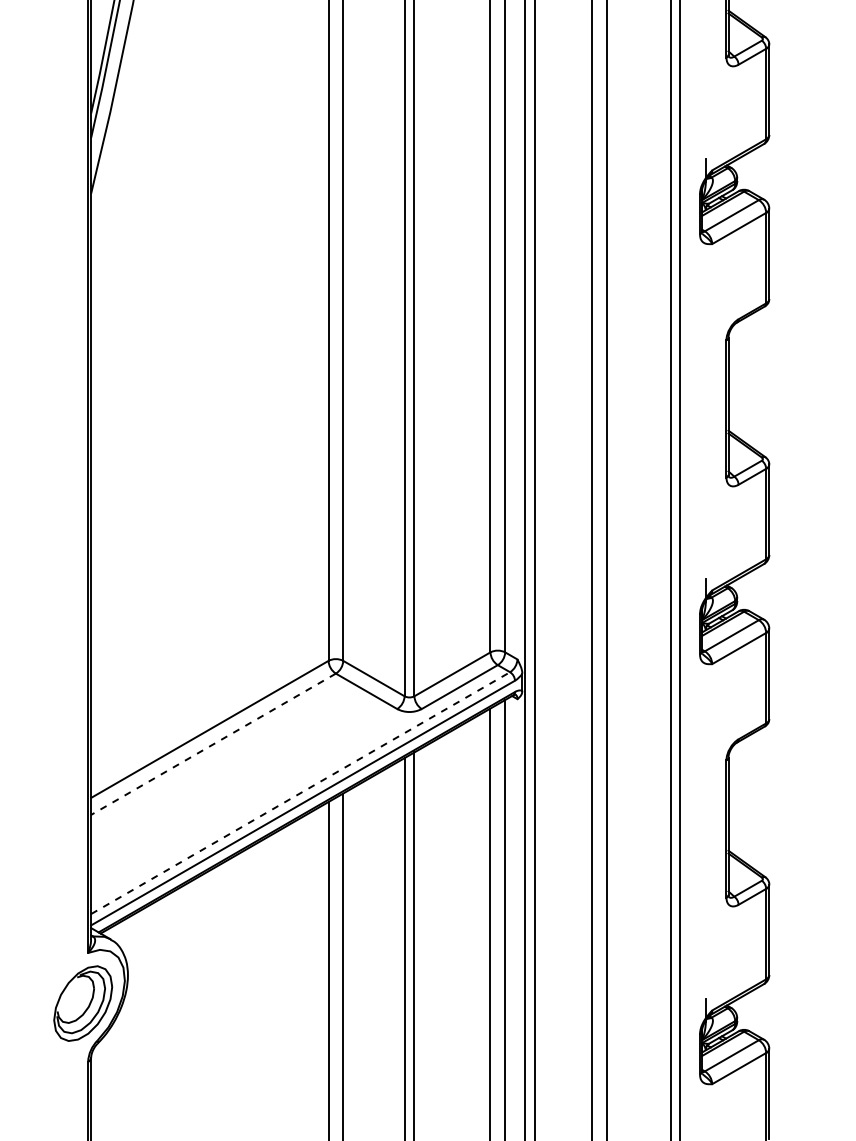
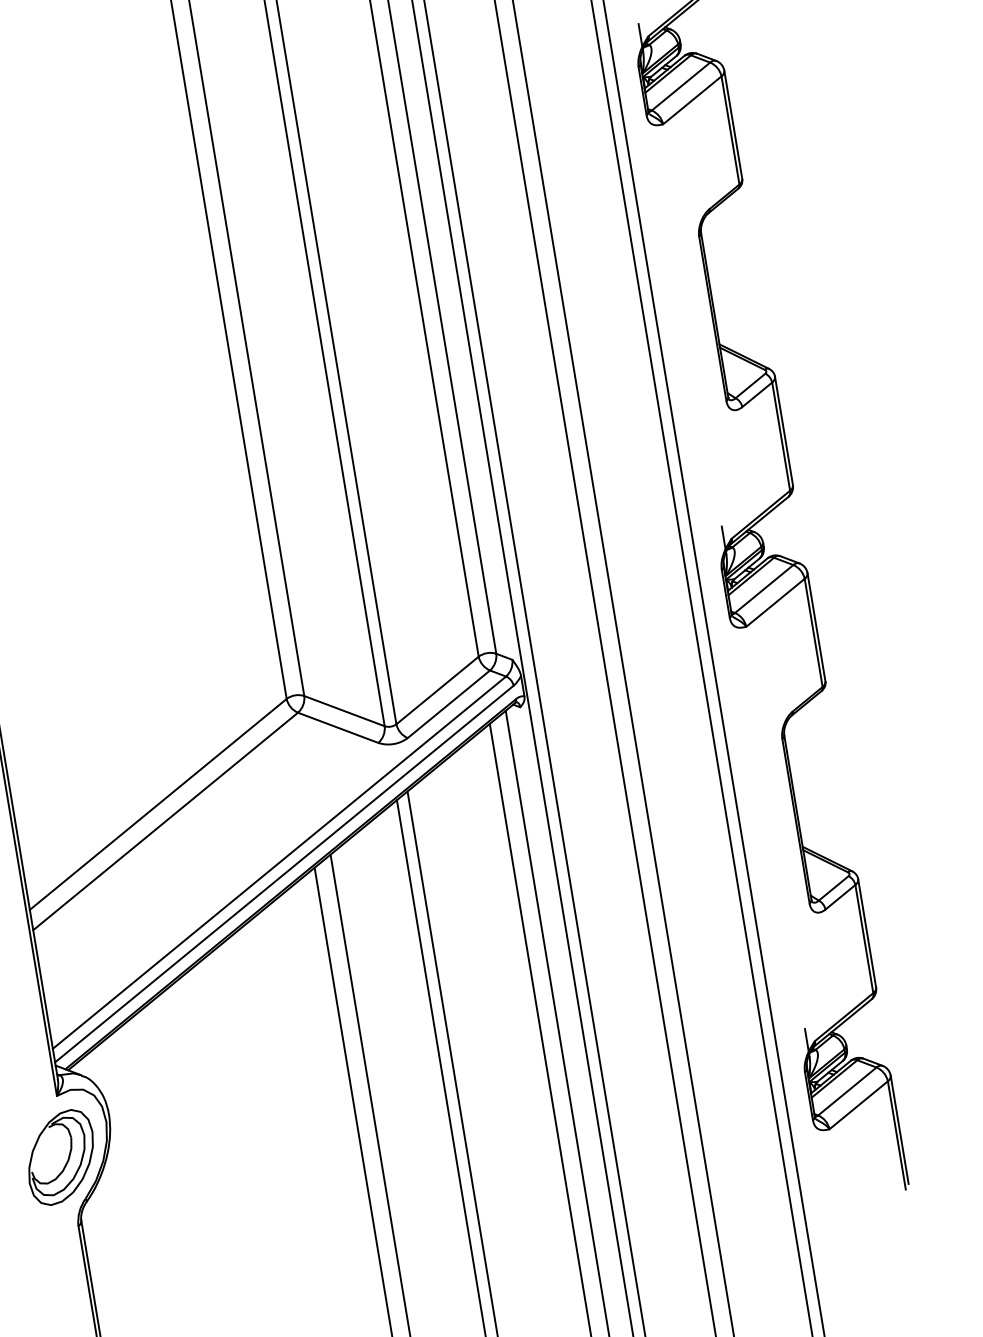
line: (213, 744) -> (165, 821), dashed -> solid
line: (300, 793) -> (279, 863), dashed -> solid

